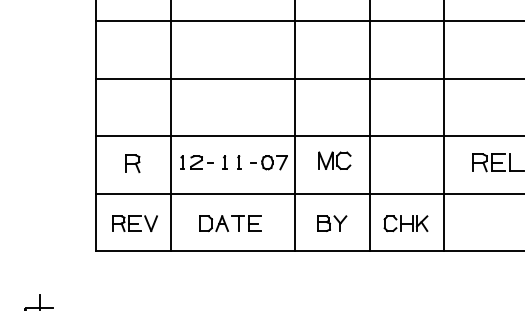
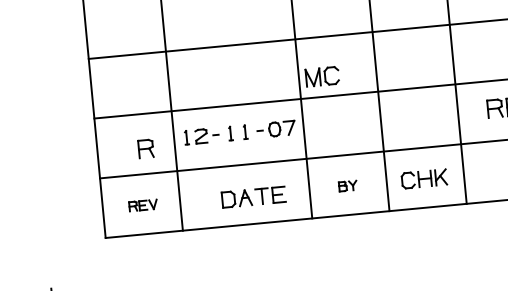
part: (334, 160) -> (322, 76), moved
part: (132, 163) -> (145, 148), moved
part: (134, 223) -> (142, 205), size x0.6
part: (230, 223) -> (253, 197), moved
part: (332, 223) -> (348, 186), size x0.6

